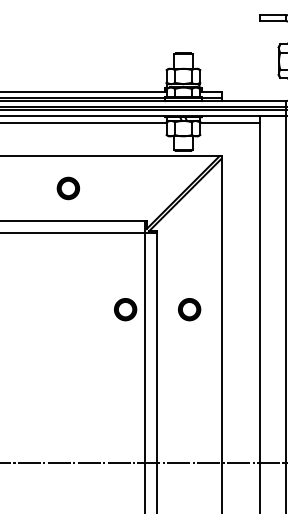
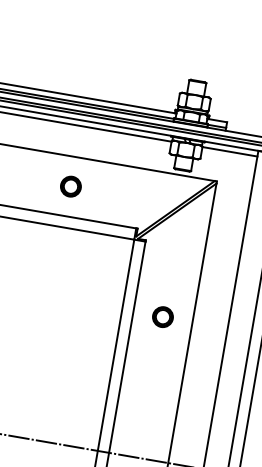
part: (125, 309) -> (104, 306), removed

